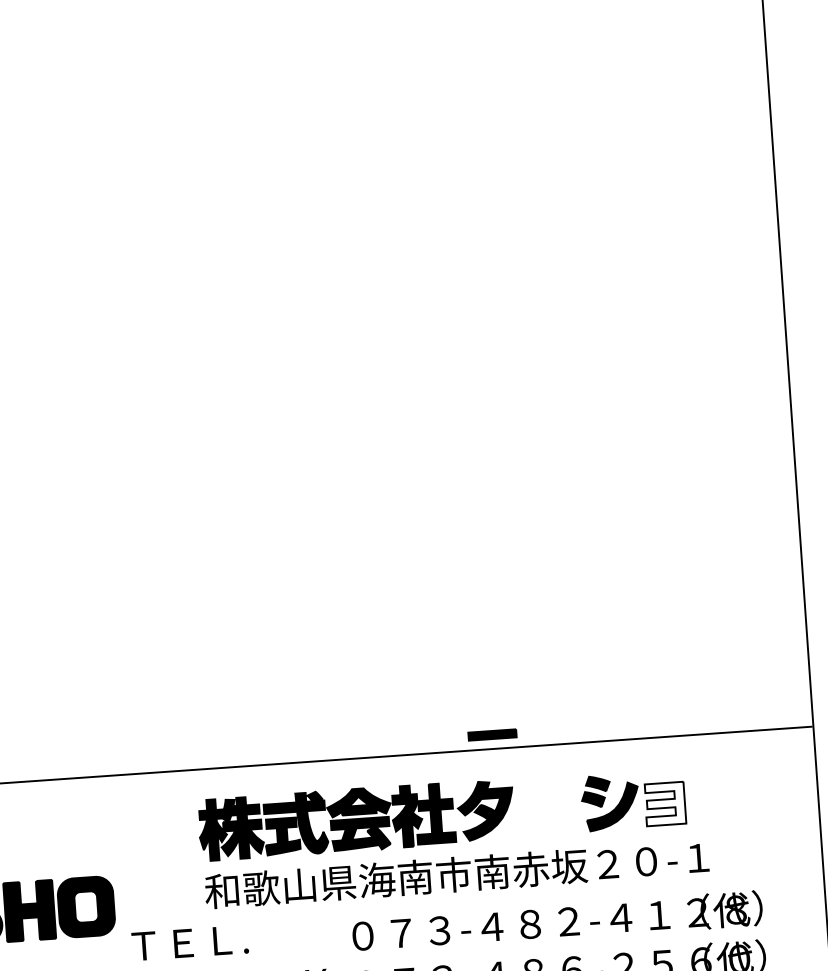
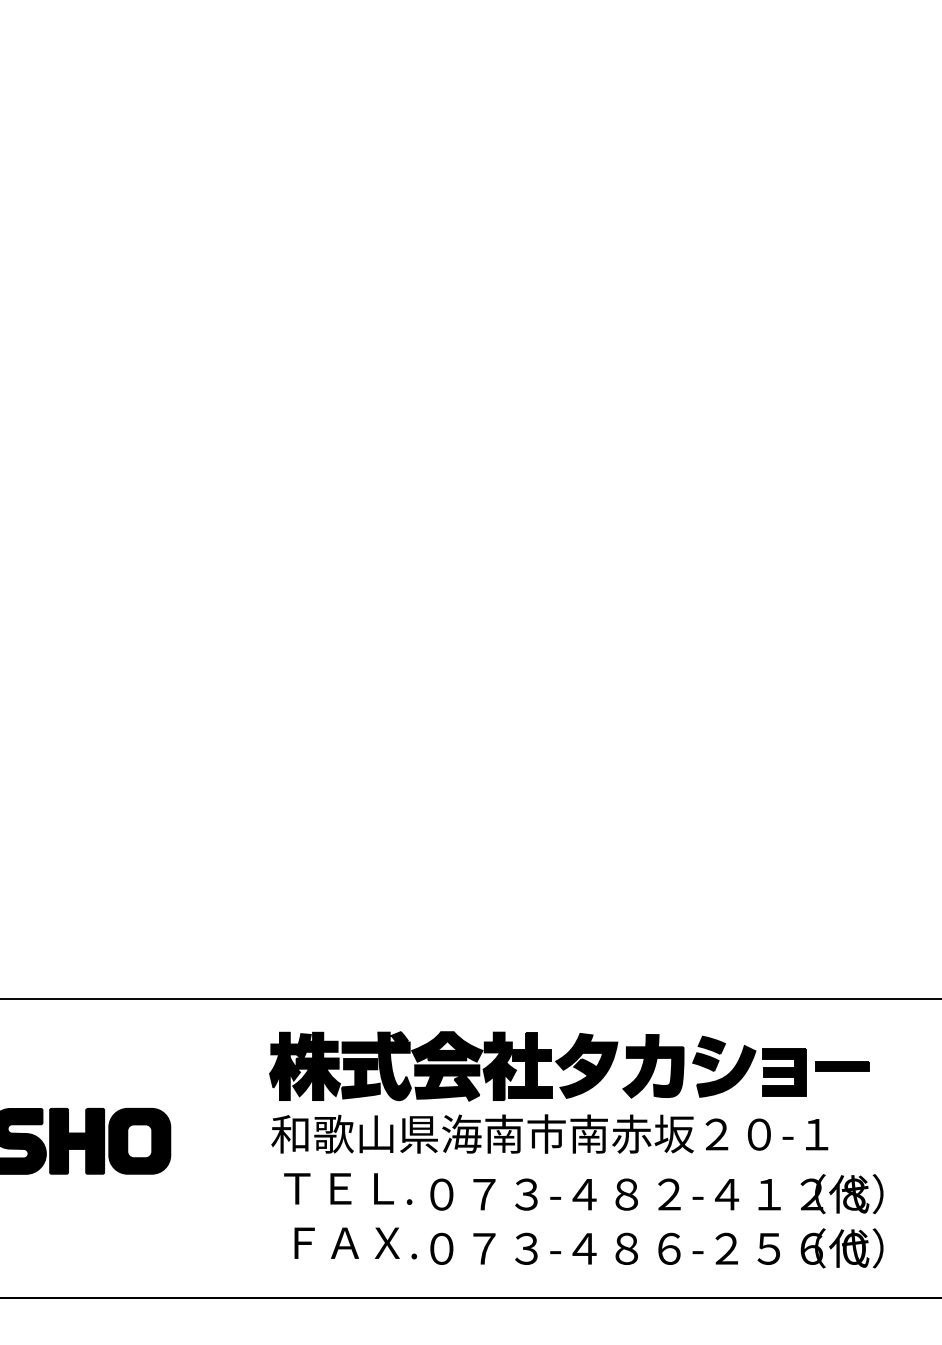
part: (492, 735) -> (842, 1066), moved
fill: (665, 803) -> (784, 1072), added
part: (546, 806) -> (653, 1066), added
text: (190, 942) -> (348, 1188), moved

